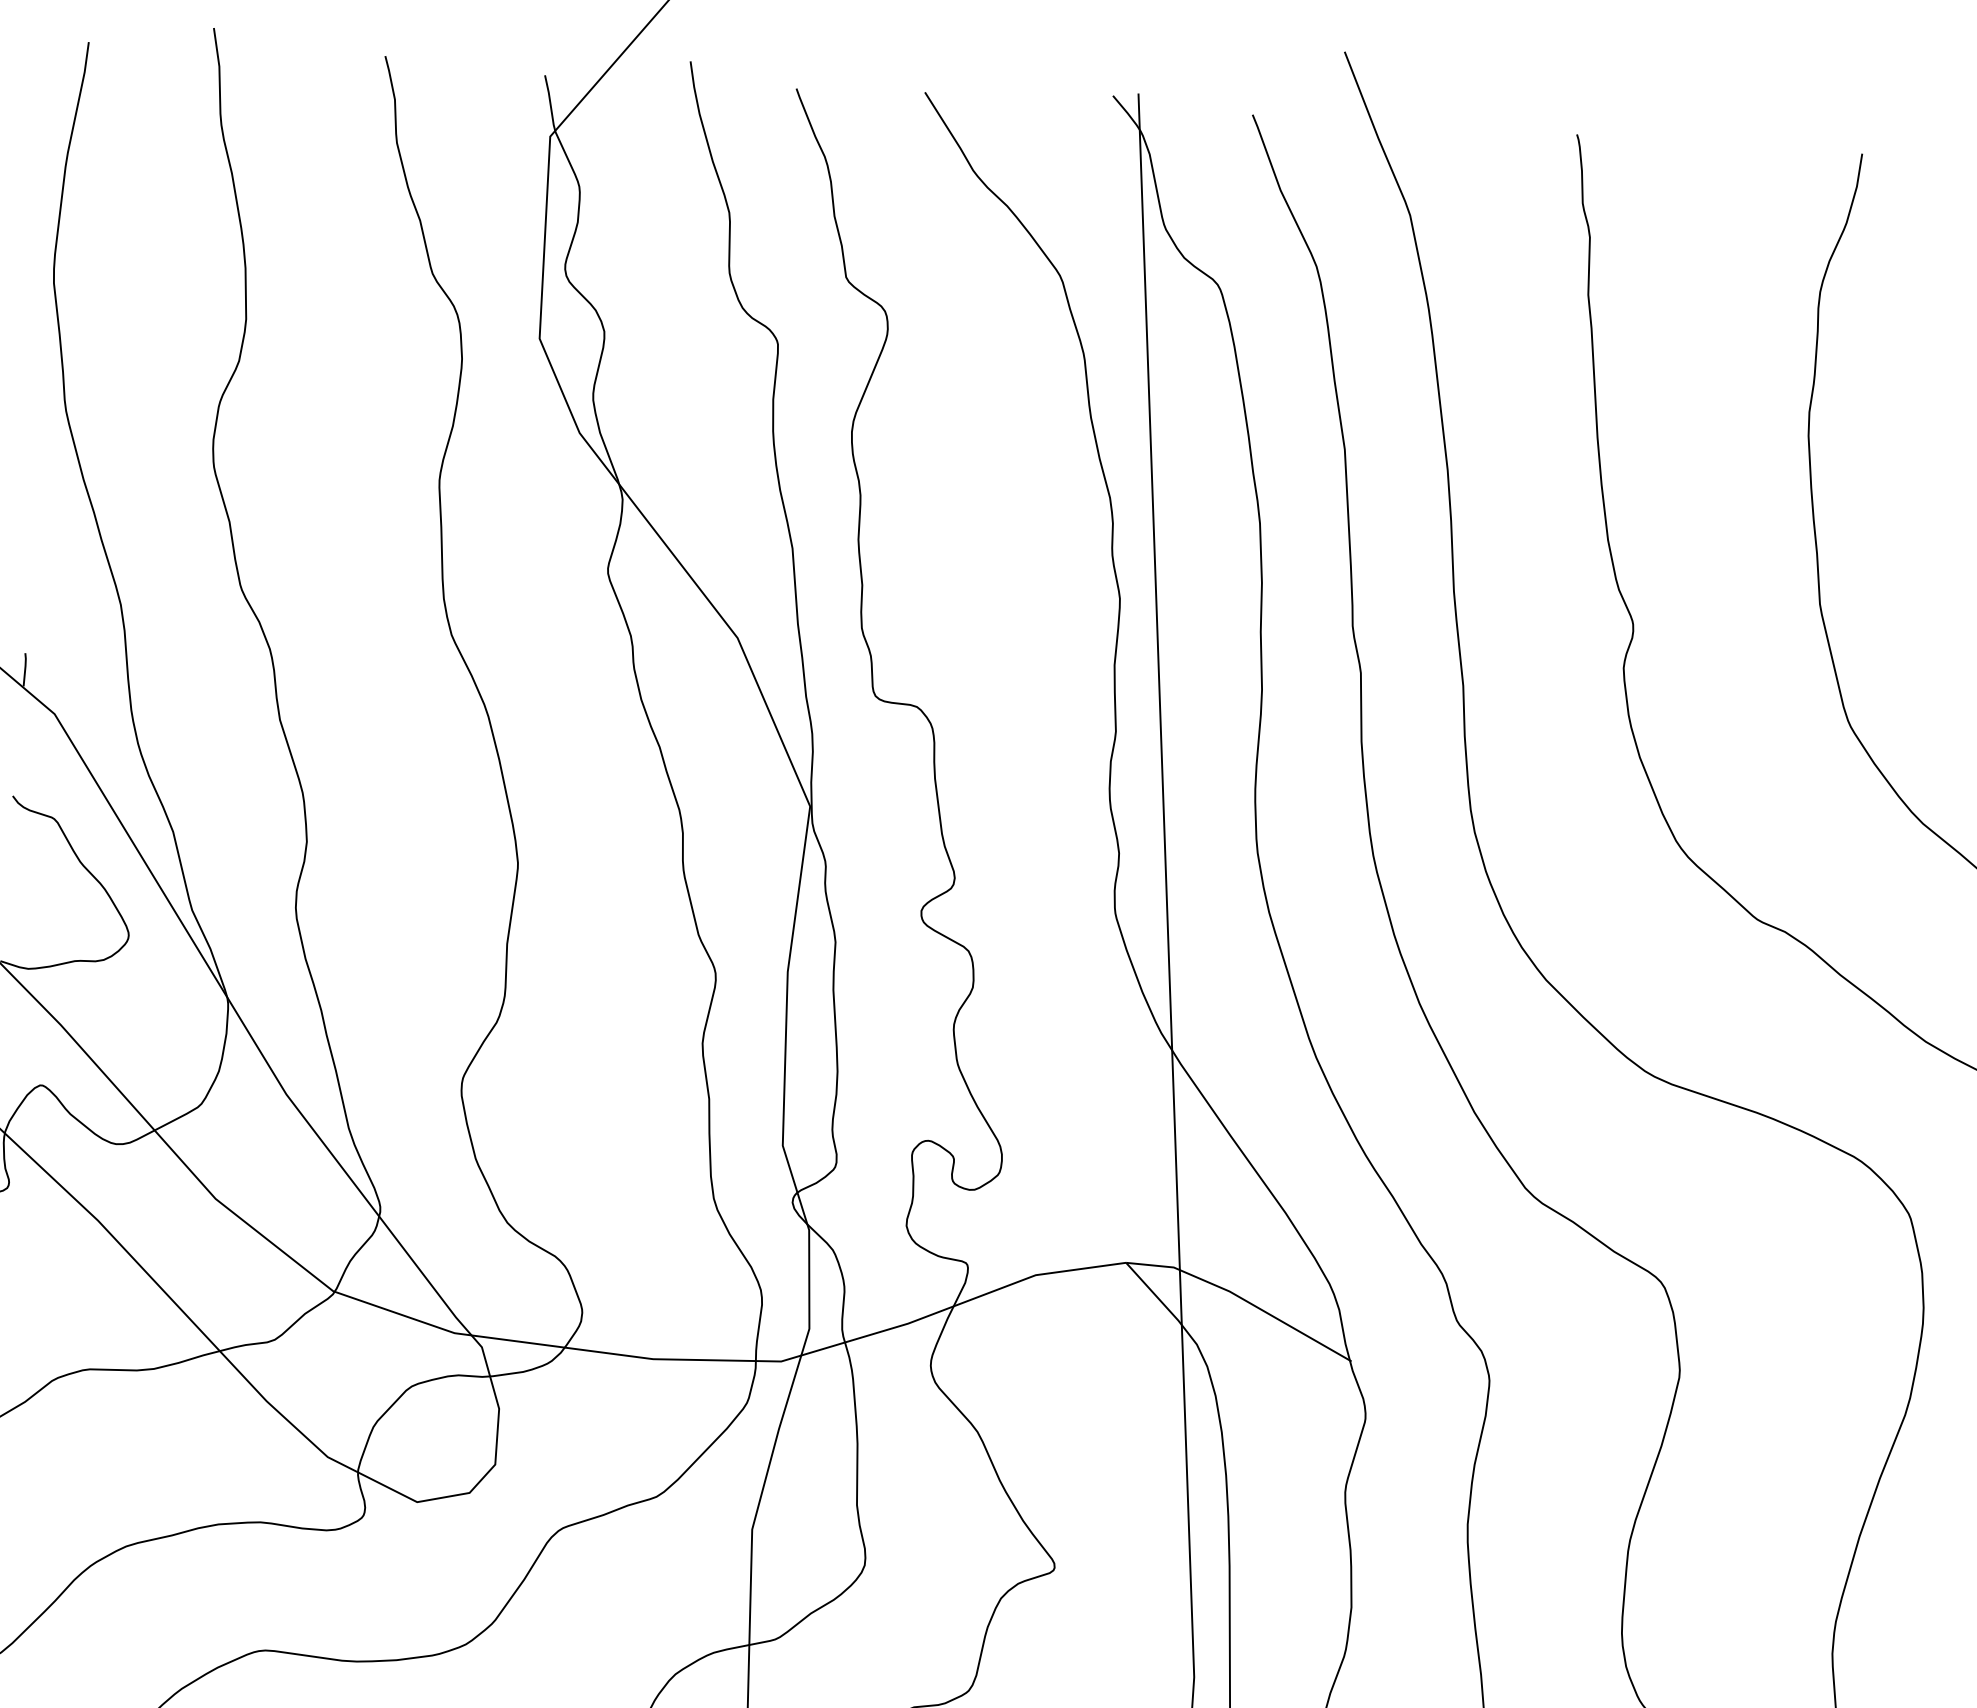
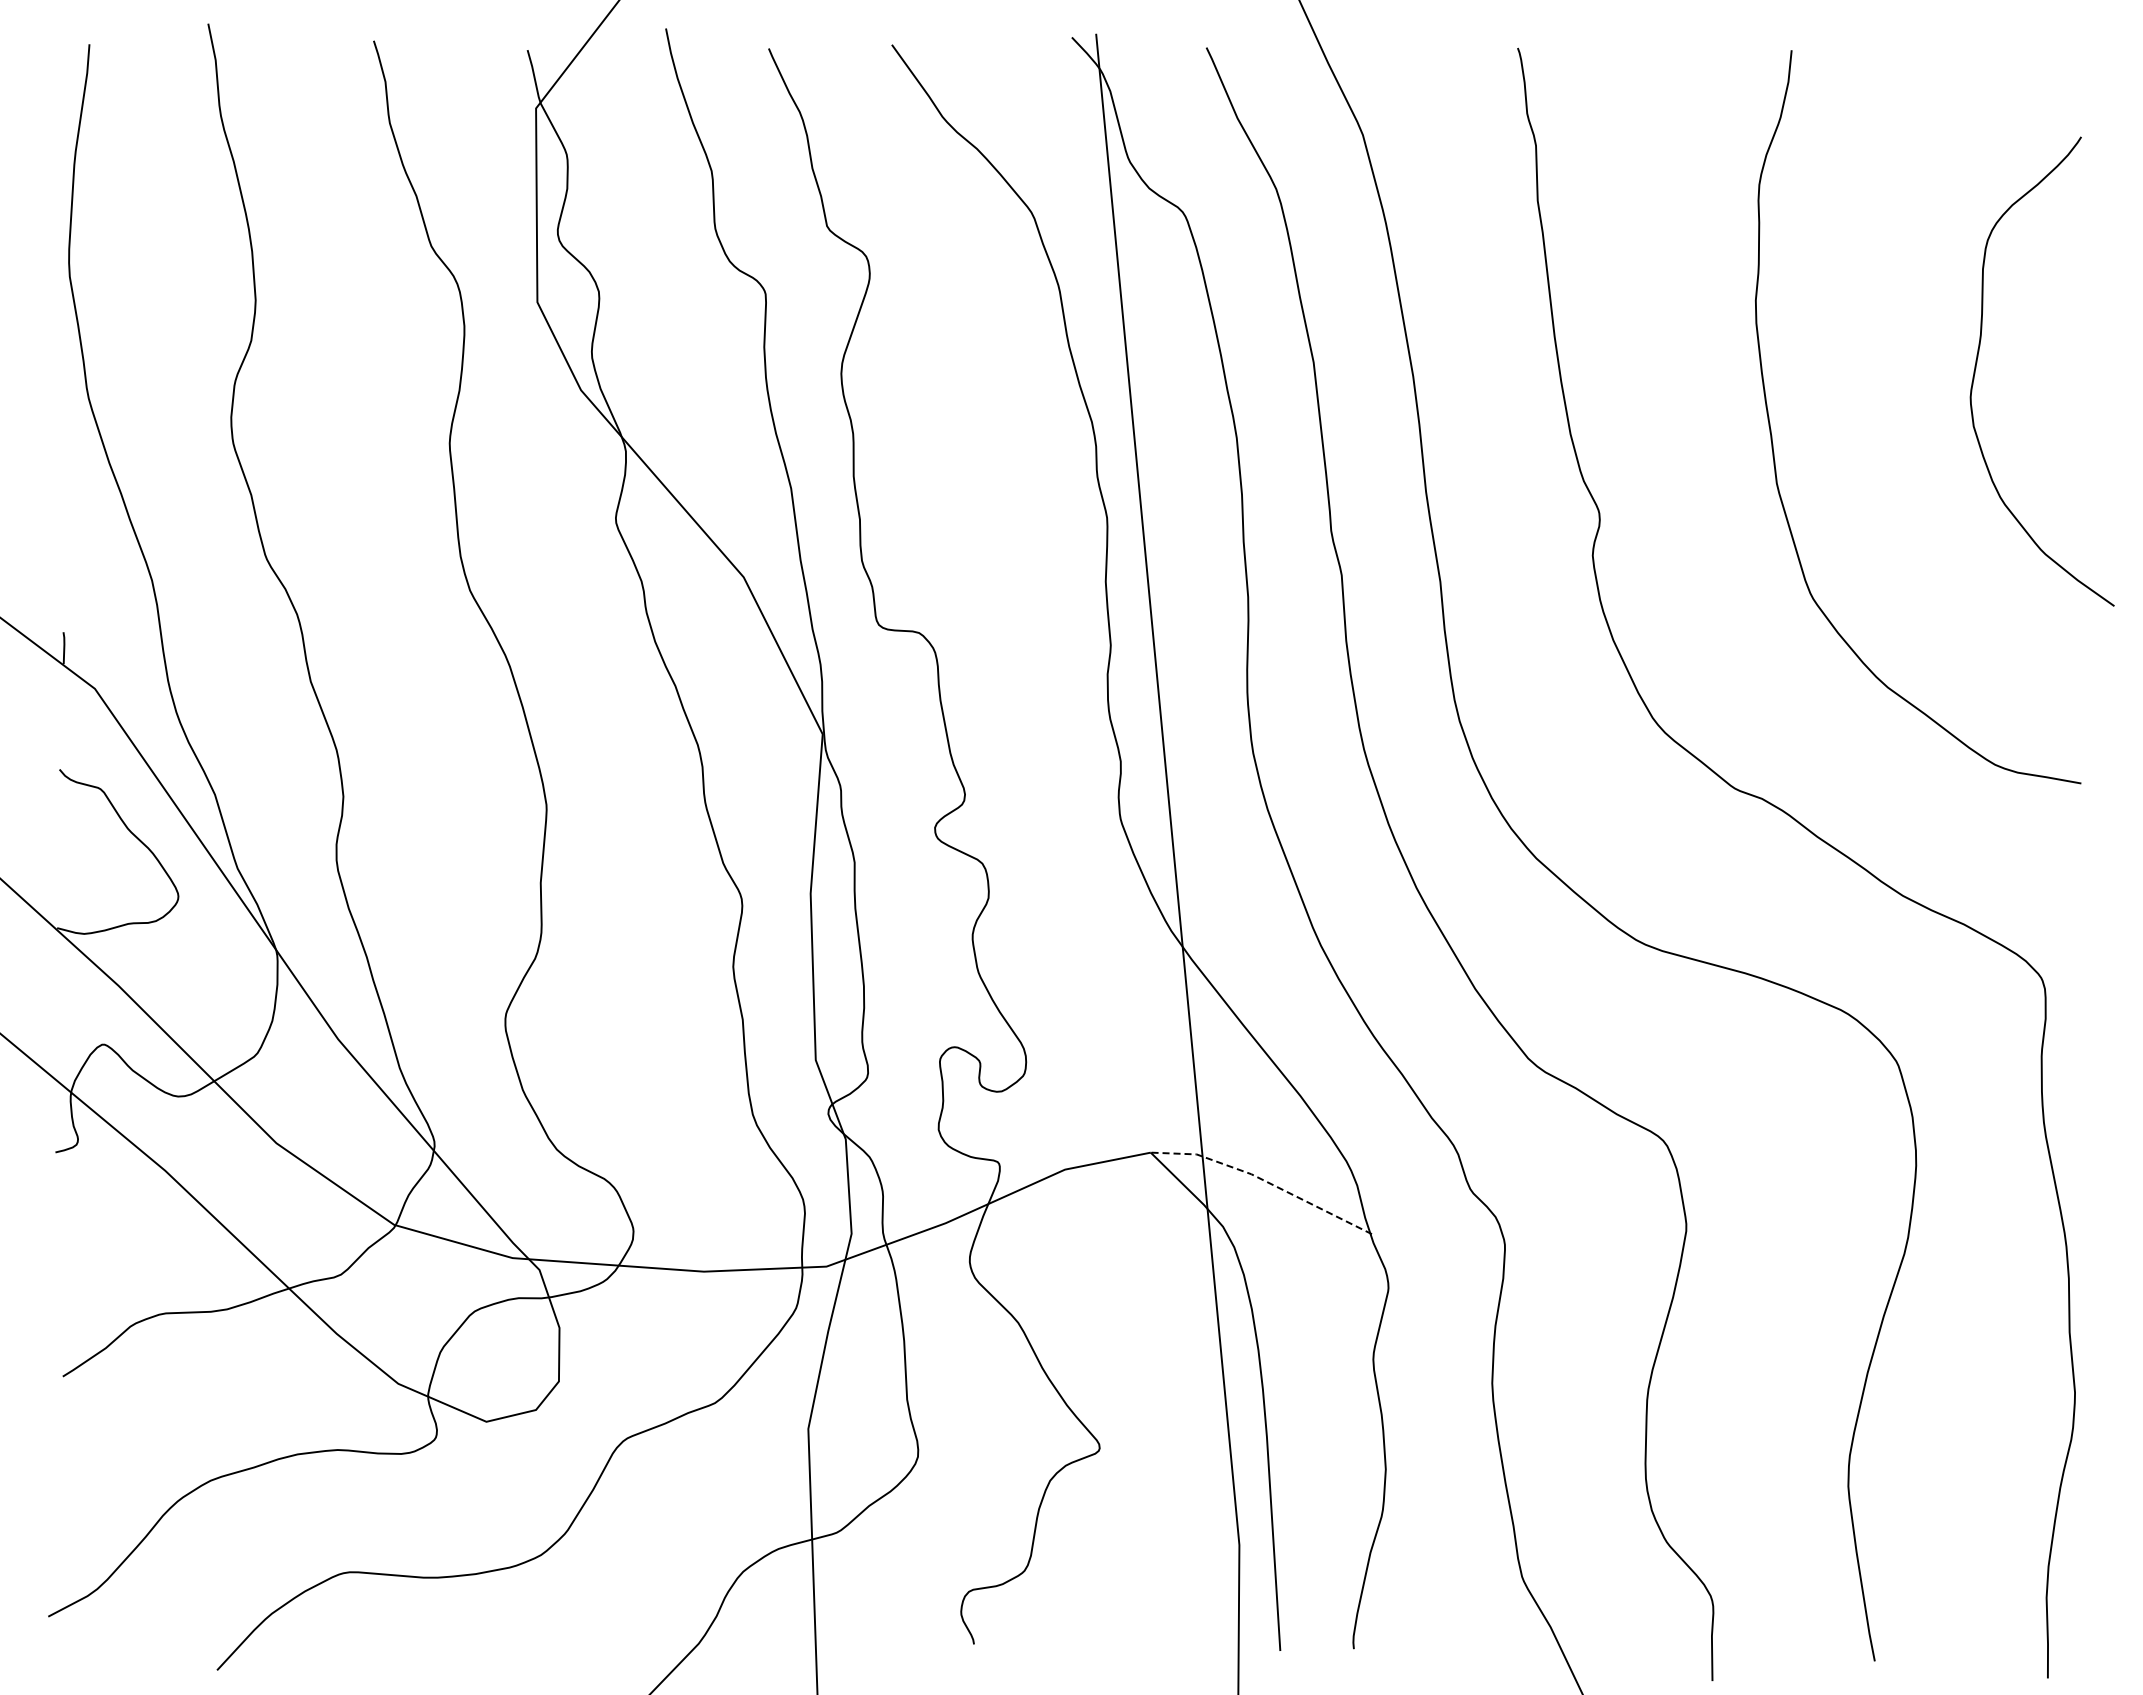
line: (1241, 1298) -> (1263, 1180), solid -> dashed

